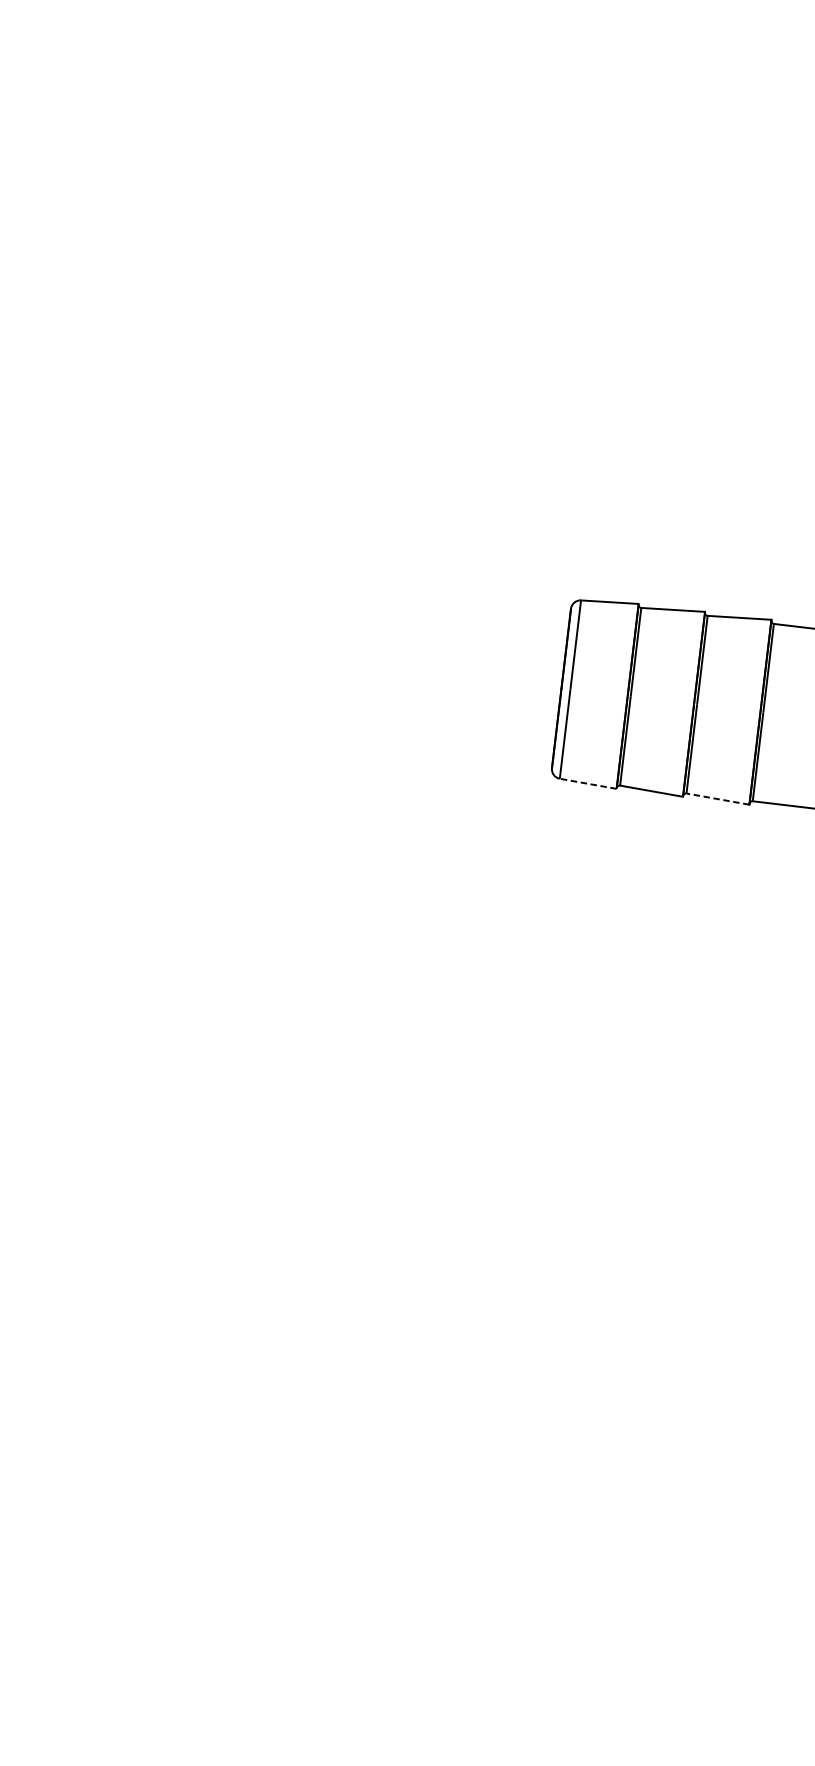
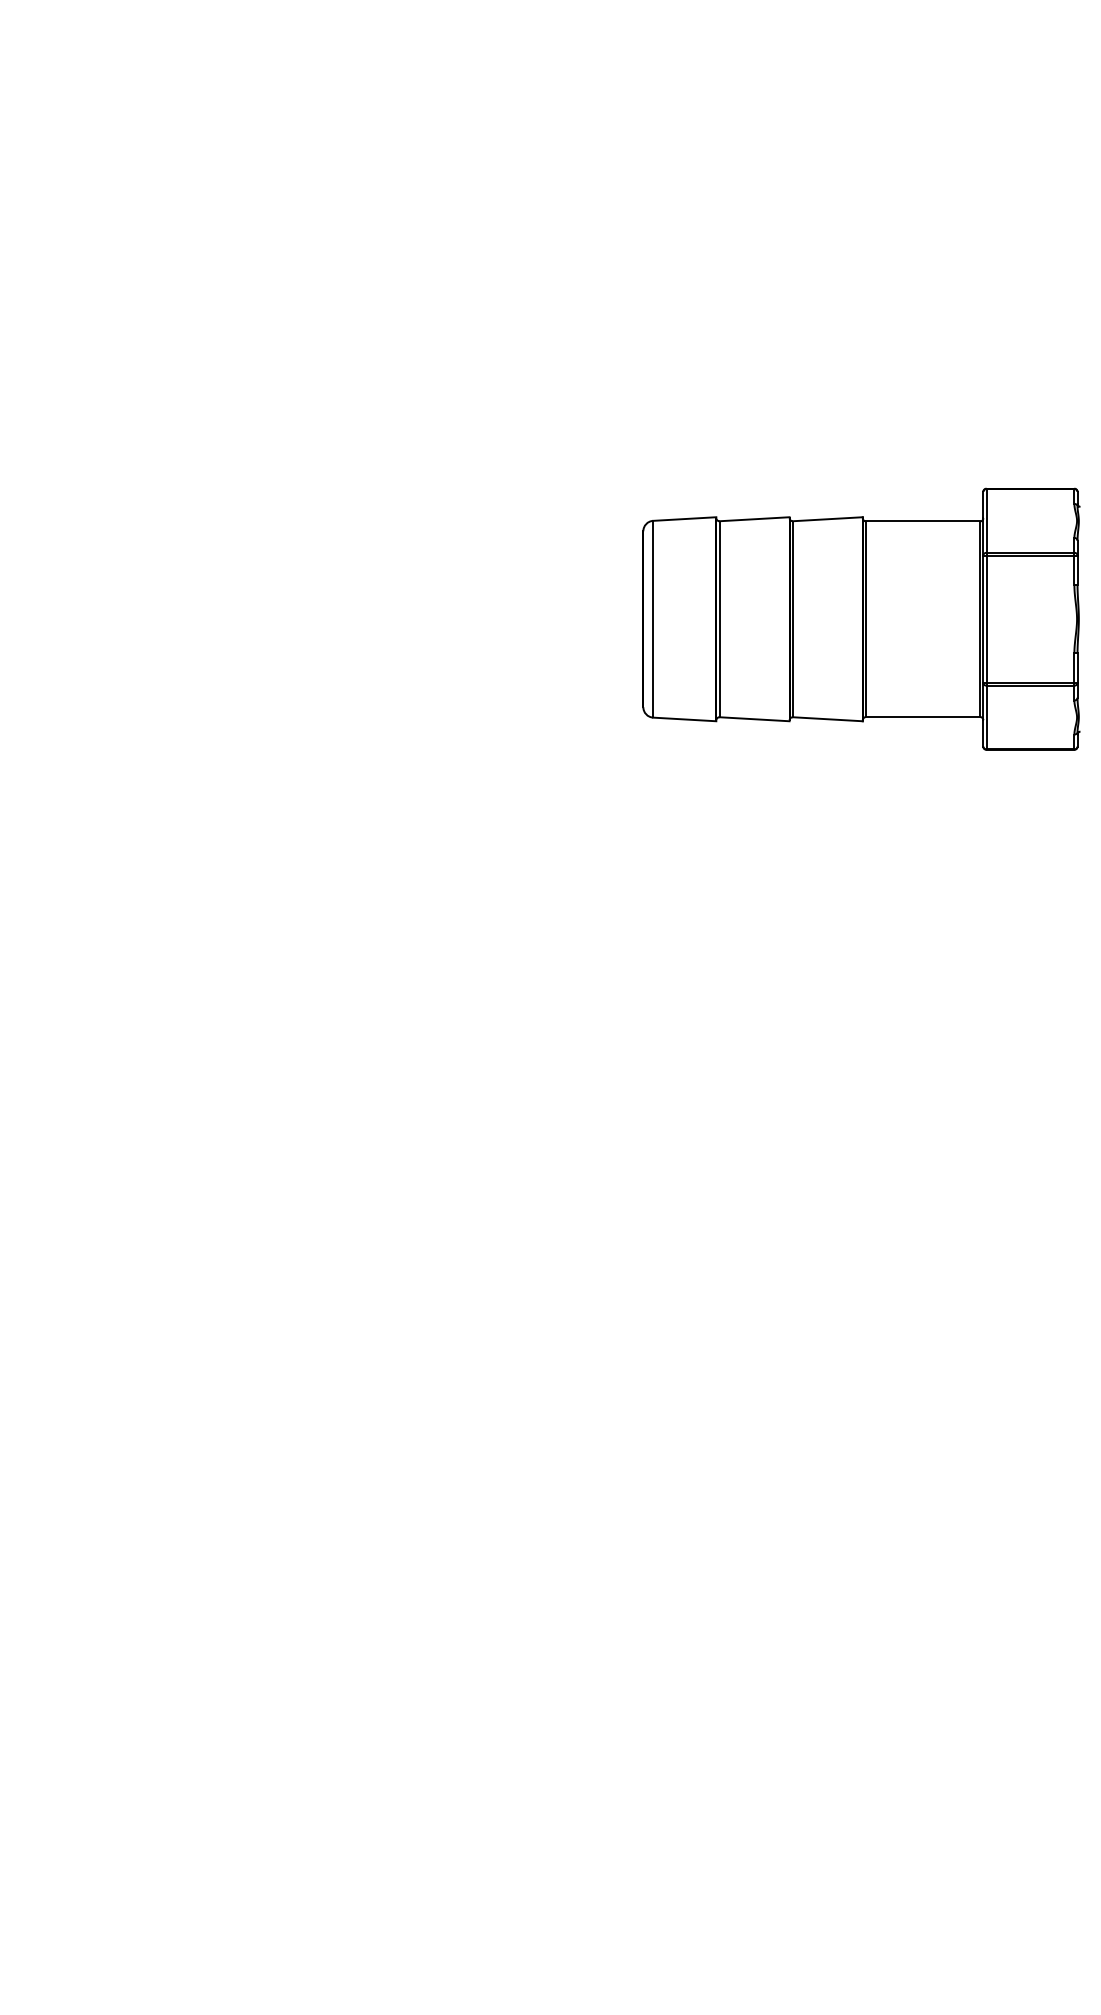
line: (587, 783) -> (684, 719), dashed -> solid
line: (717, 799) -> (827, 719), dashed -> solid

